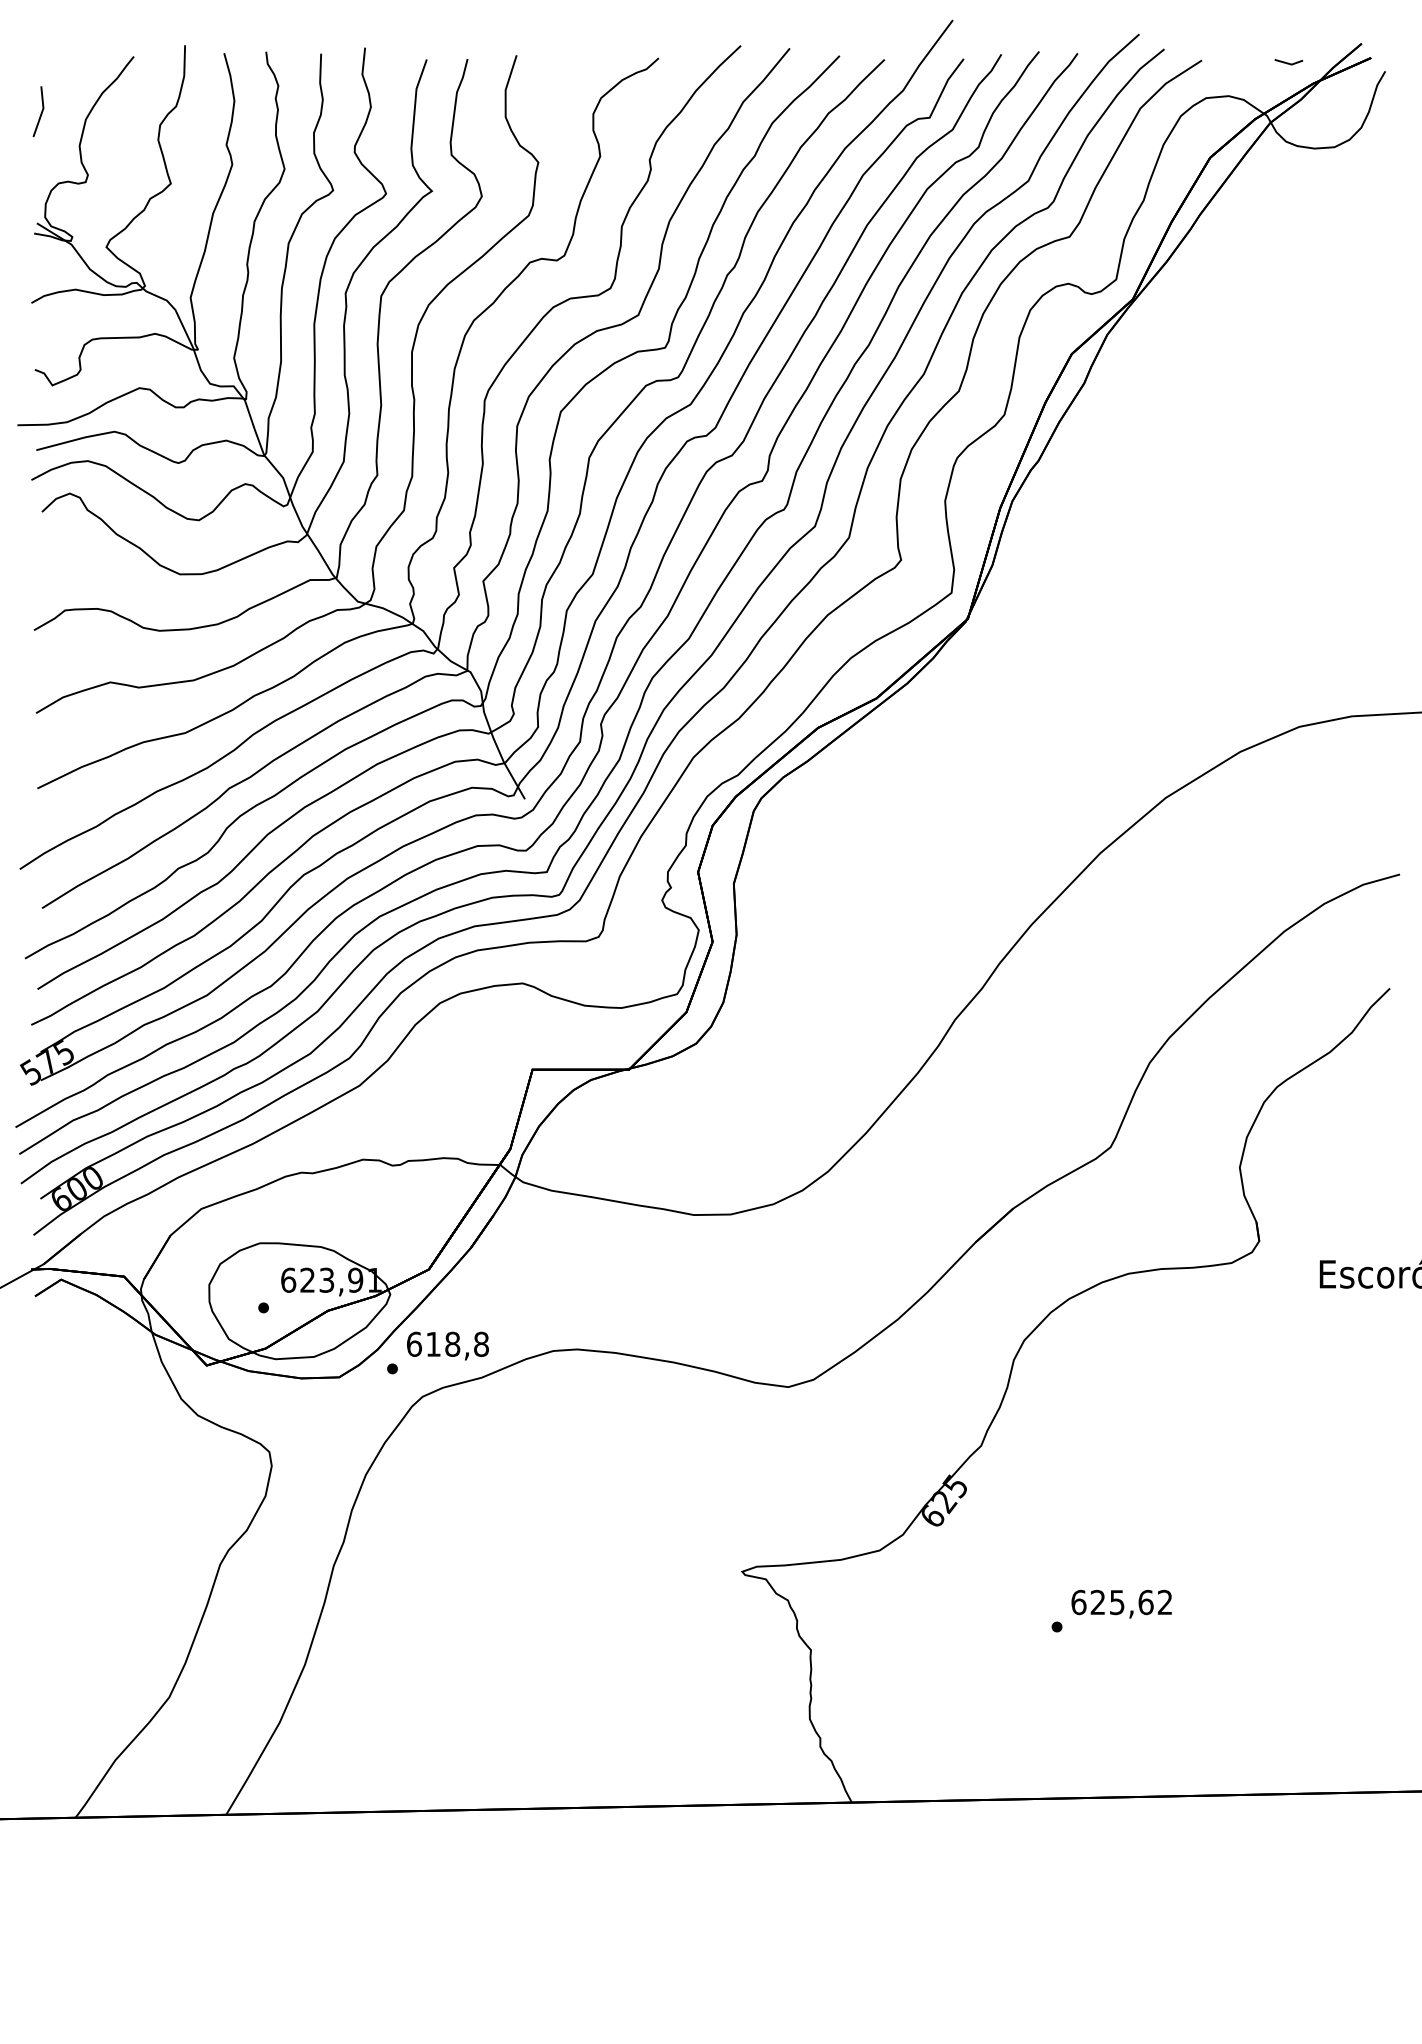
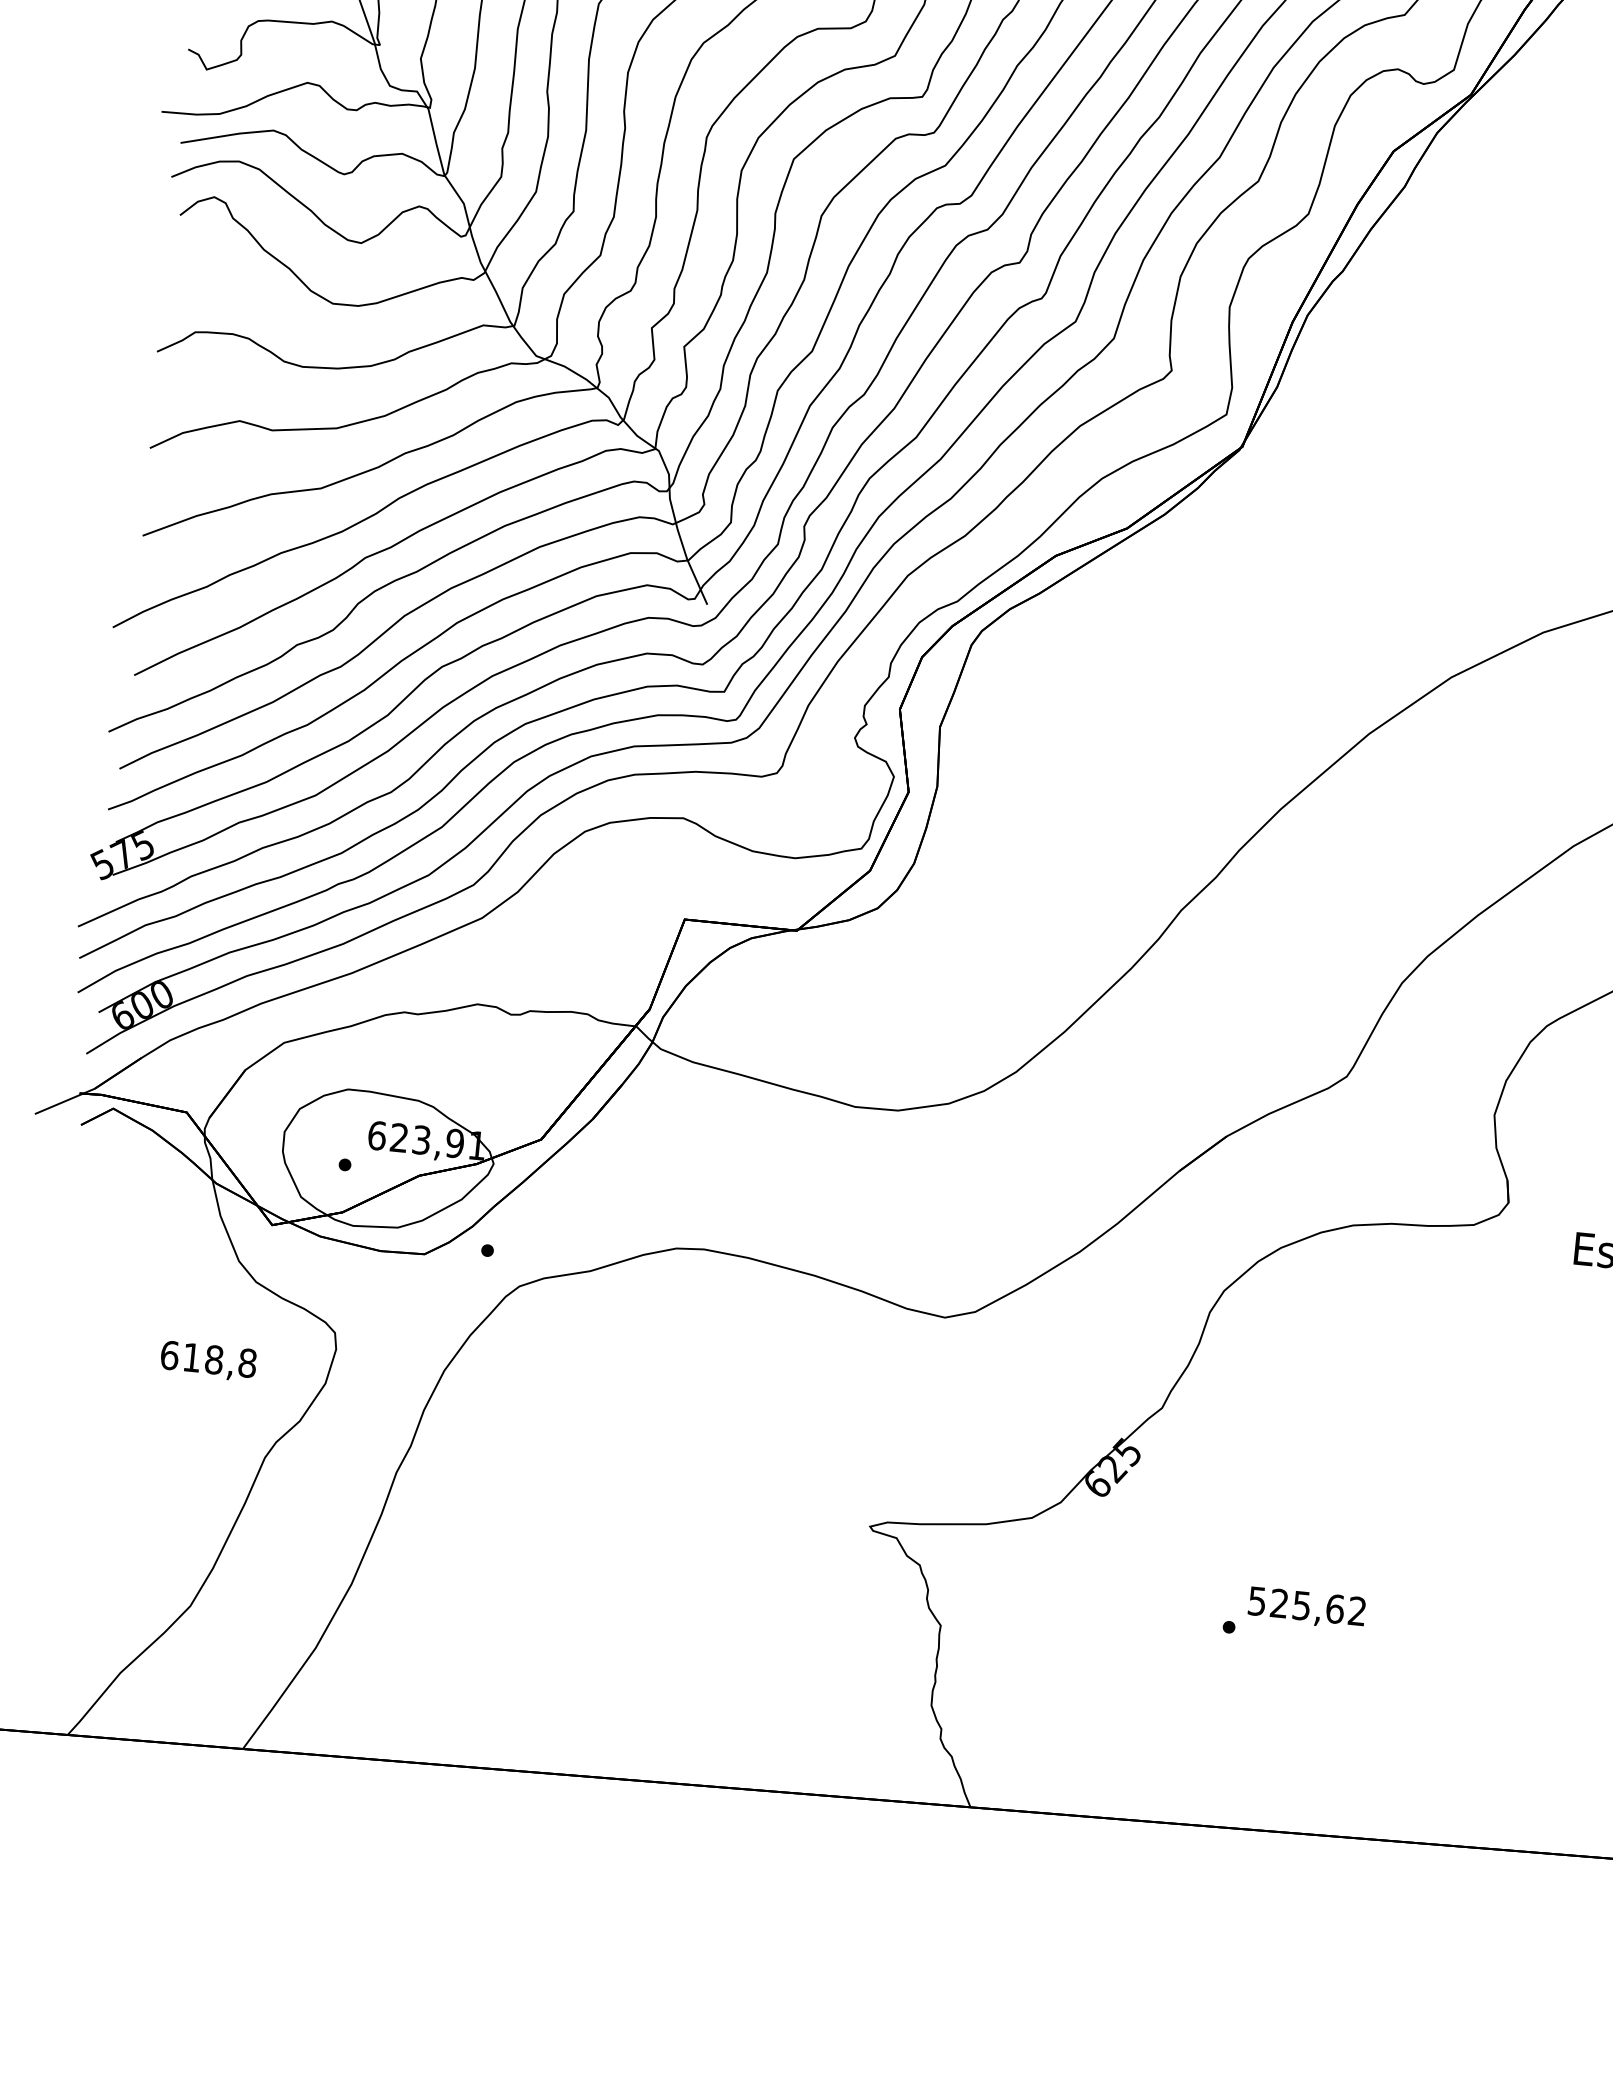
text: (447, 1345) -> (208, 1360), moved
text: (1078, 1602) -> (1256, 1601), 625,62 -> 525,62

